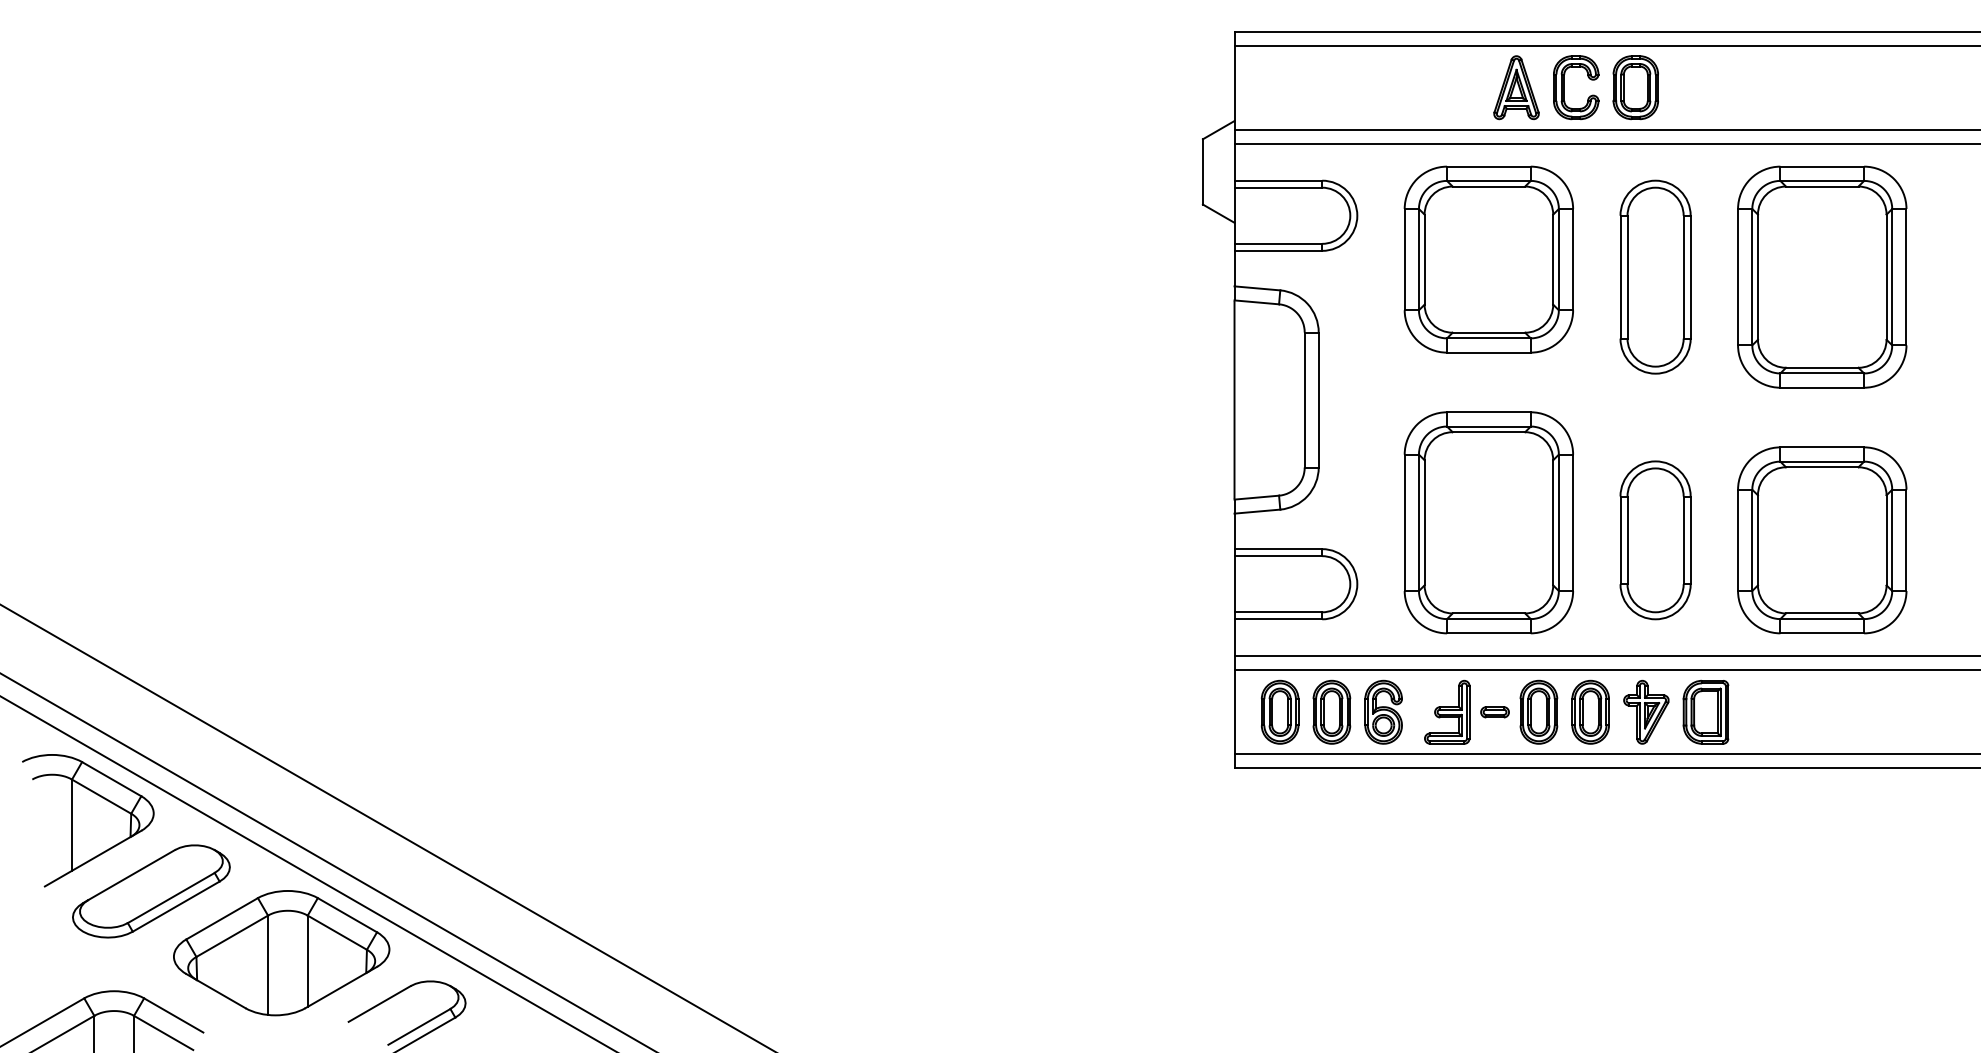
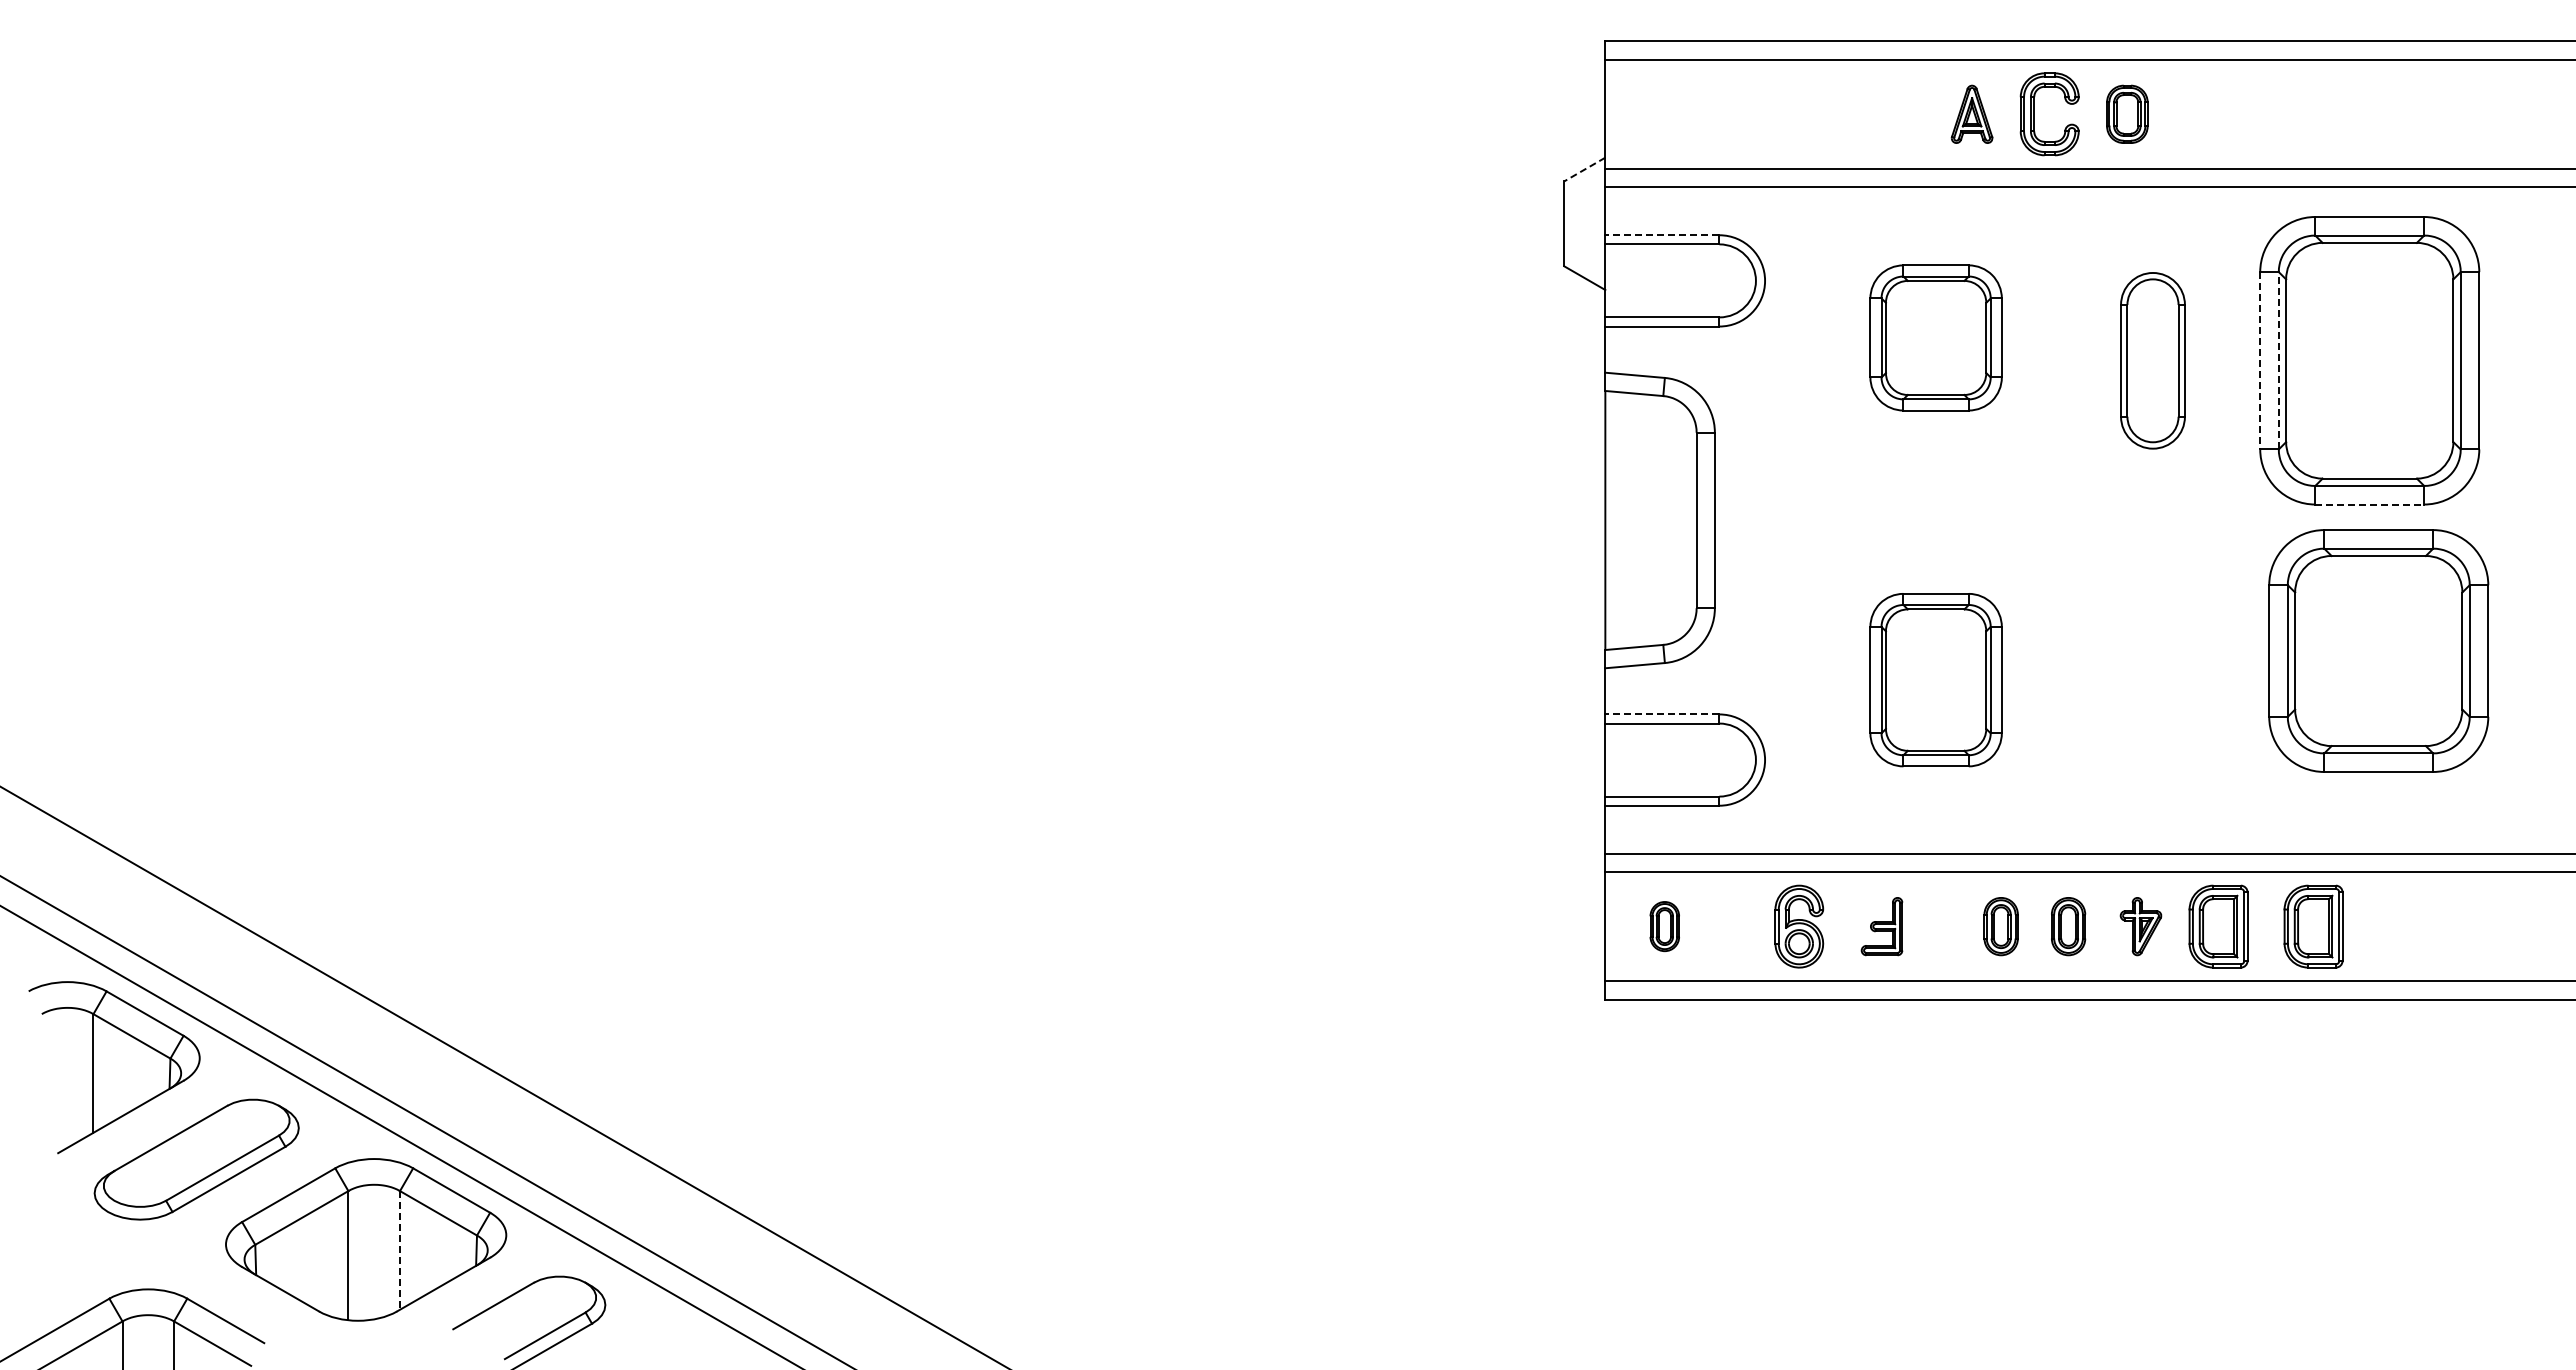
part: (1516, 87) -> (1971, 114), size x0.7
part: (1635, 87) -> (2127, 114), size x0.7
line: (1218, 130) -> (1584, 169), solid -> dashed
line: (1277, 180) -> (1661, 235), solid -> dashed
part: (1488, 259) -> (1935, 337), size x0.6
part: (1655, 276) -> (2152, 360), size x0.7
line: (1738, 276) -> (2260, 360), solid -> dashed
line: (1752, 276) -> (2278, 360), solid -> dashed
line: (1822, 387) -> (2370, 504), solid -> dashed
part: (1488, 522) -> (1935, 679), size x0.6
part: (1655, 539) -> (2152, 702), removed
part: (1822, 539) -> (2378, 650), moved
line: (1277, 549) -> (1661, 714), solid -> dashed
part: (1279, 712) -> (1664, 926), size x0.6
part: (1331, 712) -> (1731, 926), removed
part: (1446, 712) -> (1881, 926), size x0.7
part: (1495, 712) -> (1944, 926), removed
part: (1538, 712) -> (2000, 926), size x0.7
part: (1590, 712) -> (2068, 926), size x0.7
part: (1645, 712) -> (2140, 926), size x0.7
part: (1779, 712) -> (2313, 926), added
line: (308, 961) -> (400, 1250), solid -> dashed

